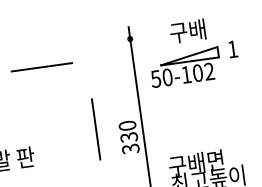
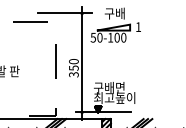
line: (99, 43) -> (64, 13), added
text: (208, 71) -> (123, 37), 50-102 -> 50-100
text: (128, 136) -> (73, 67), 330 -> 350

